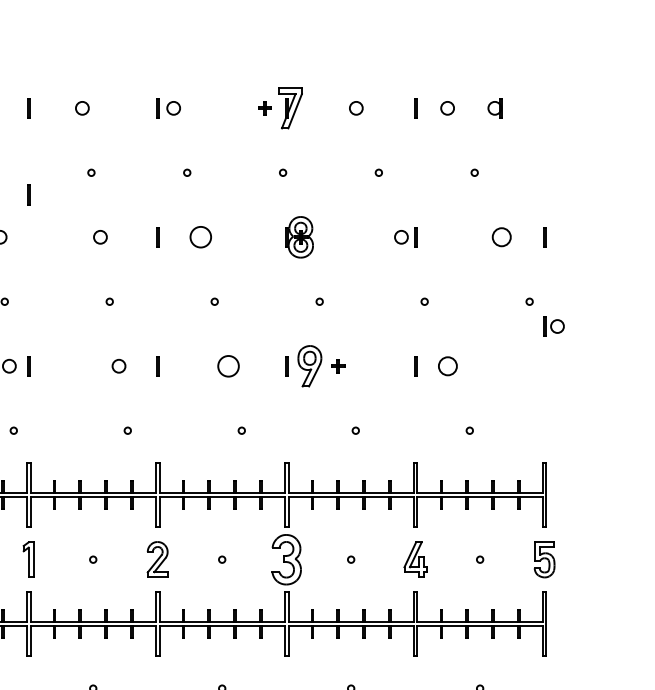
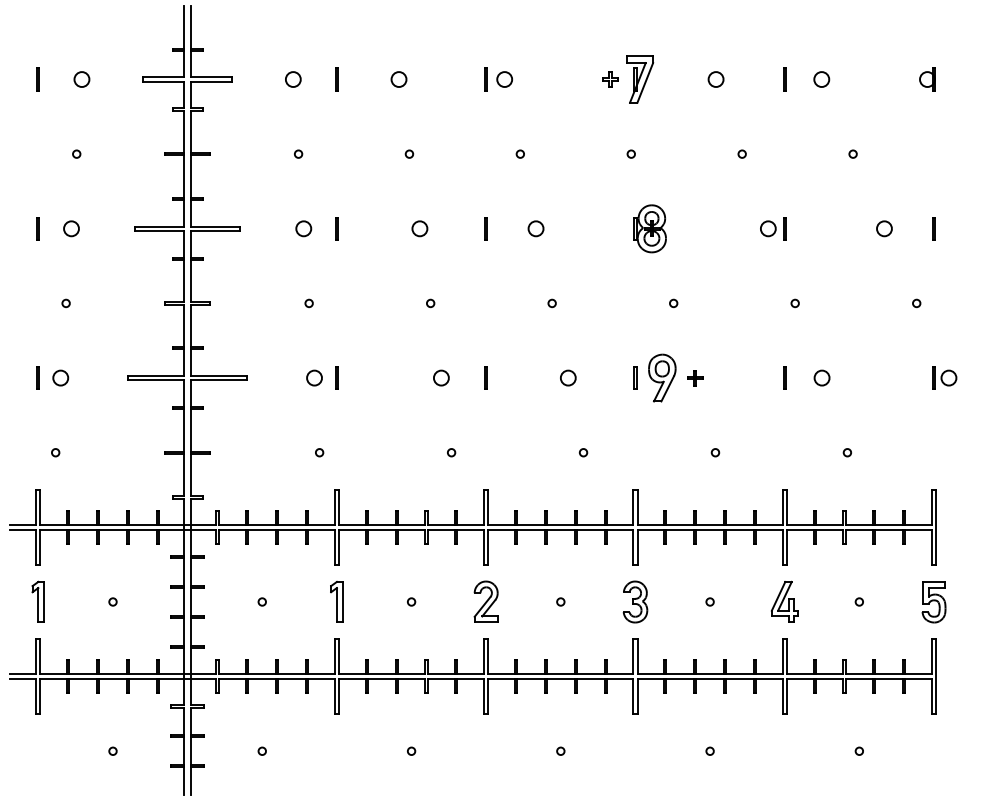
part: (494, 108) -> (927, 79), moved
line: (28, 194) -> (336, 228), moved
circle: (200, 237) -> (535, 228), size x0.62
circle: (501, 237) -> (884, 228), size x0.71
part: (553, 326) -> (944, 377), moved
circle: (228, 365) -> (568, 377), size x0.62
circle: (447, 365) -> (821, 377), size x0.71
part: (286, 559) -> (635, 601), size x0.71

